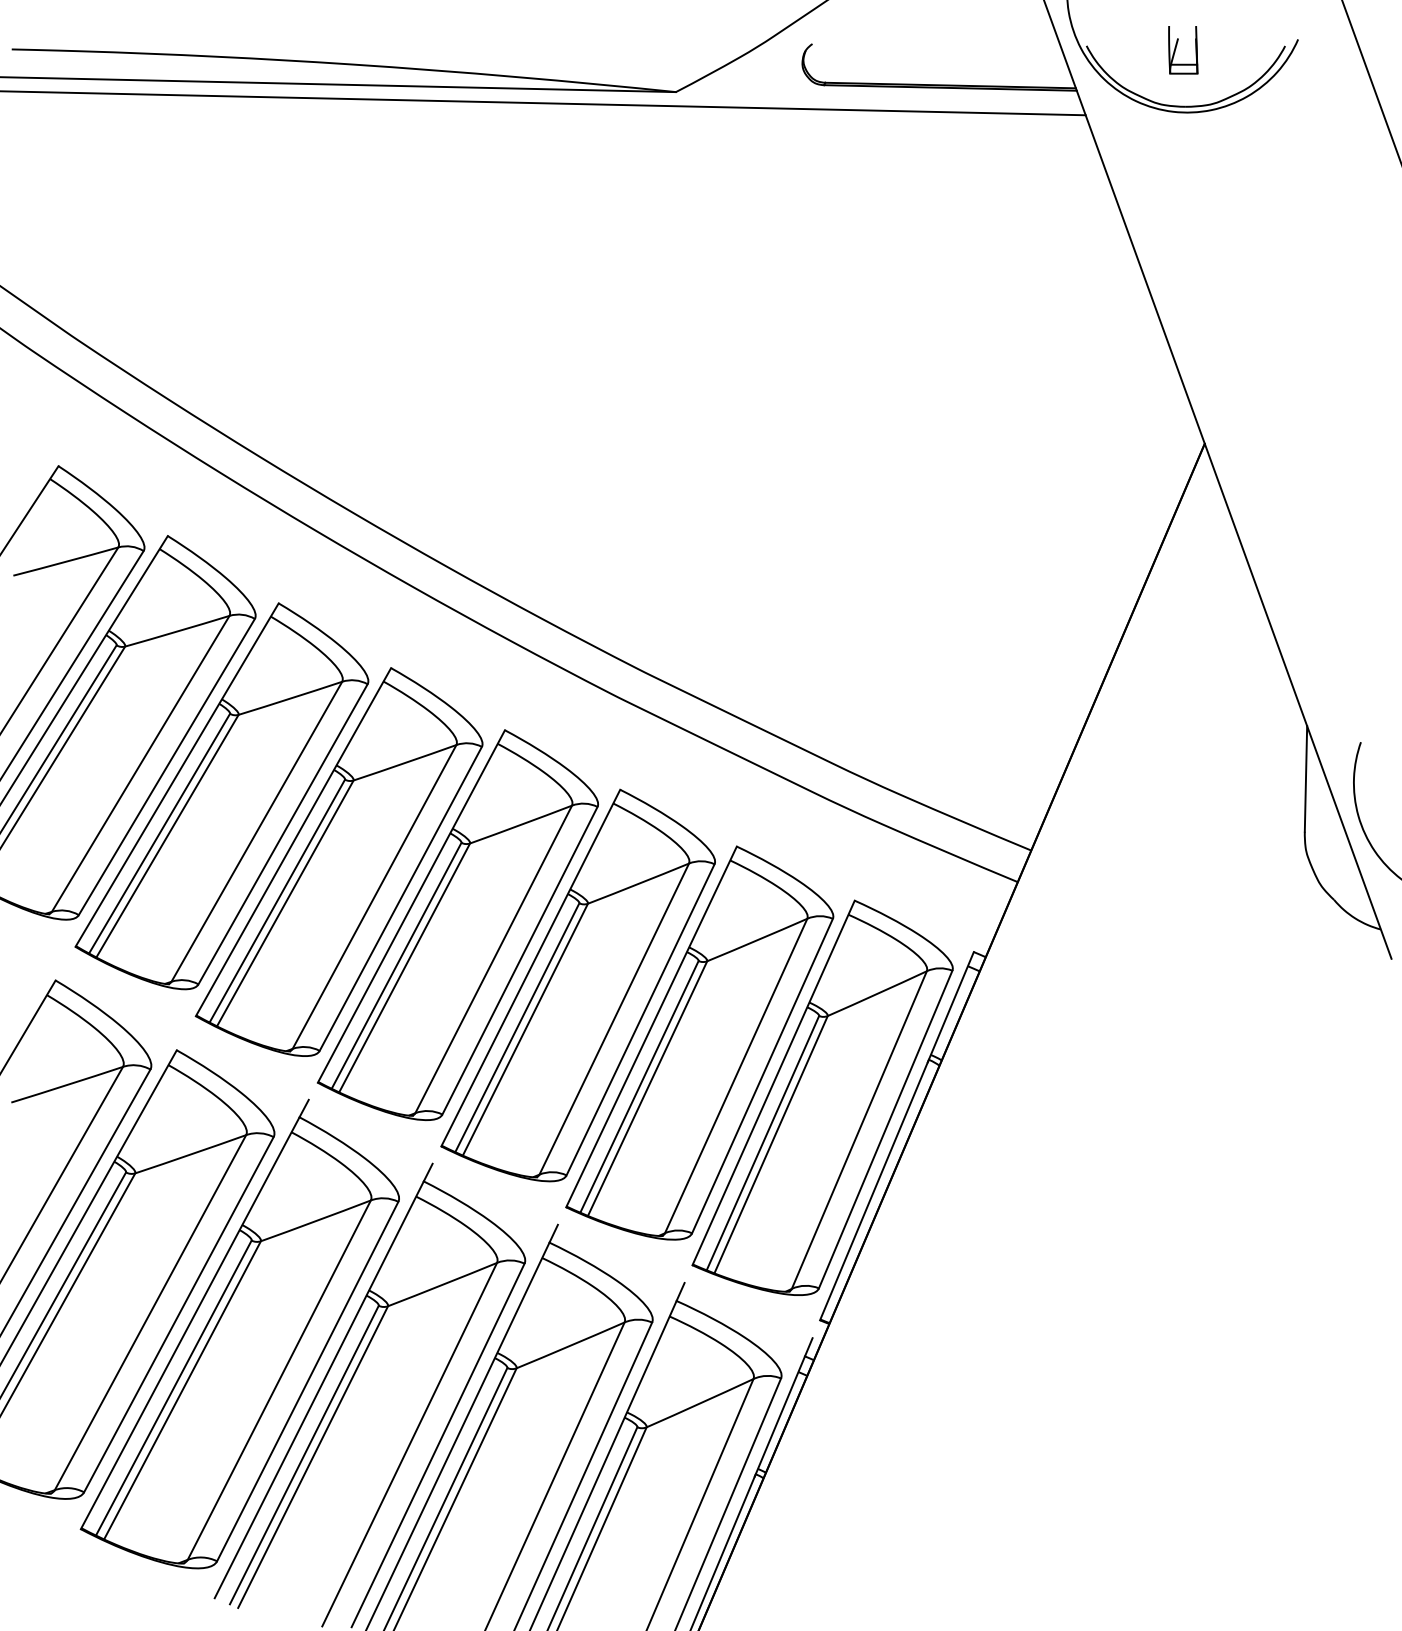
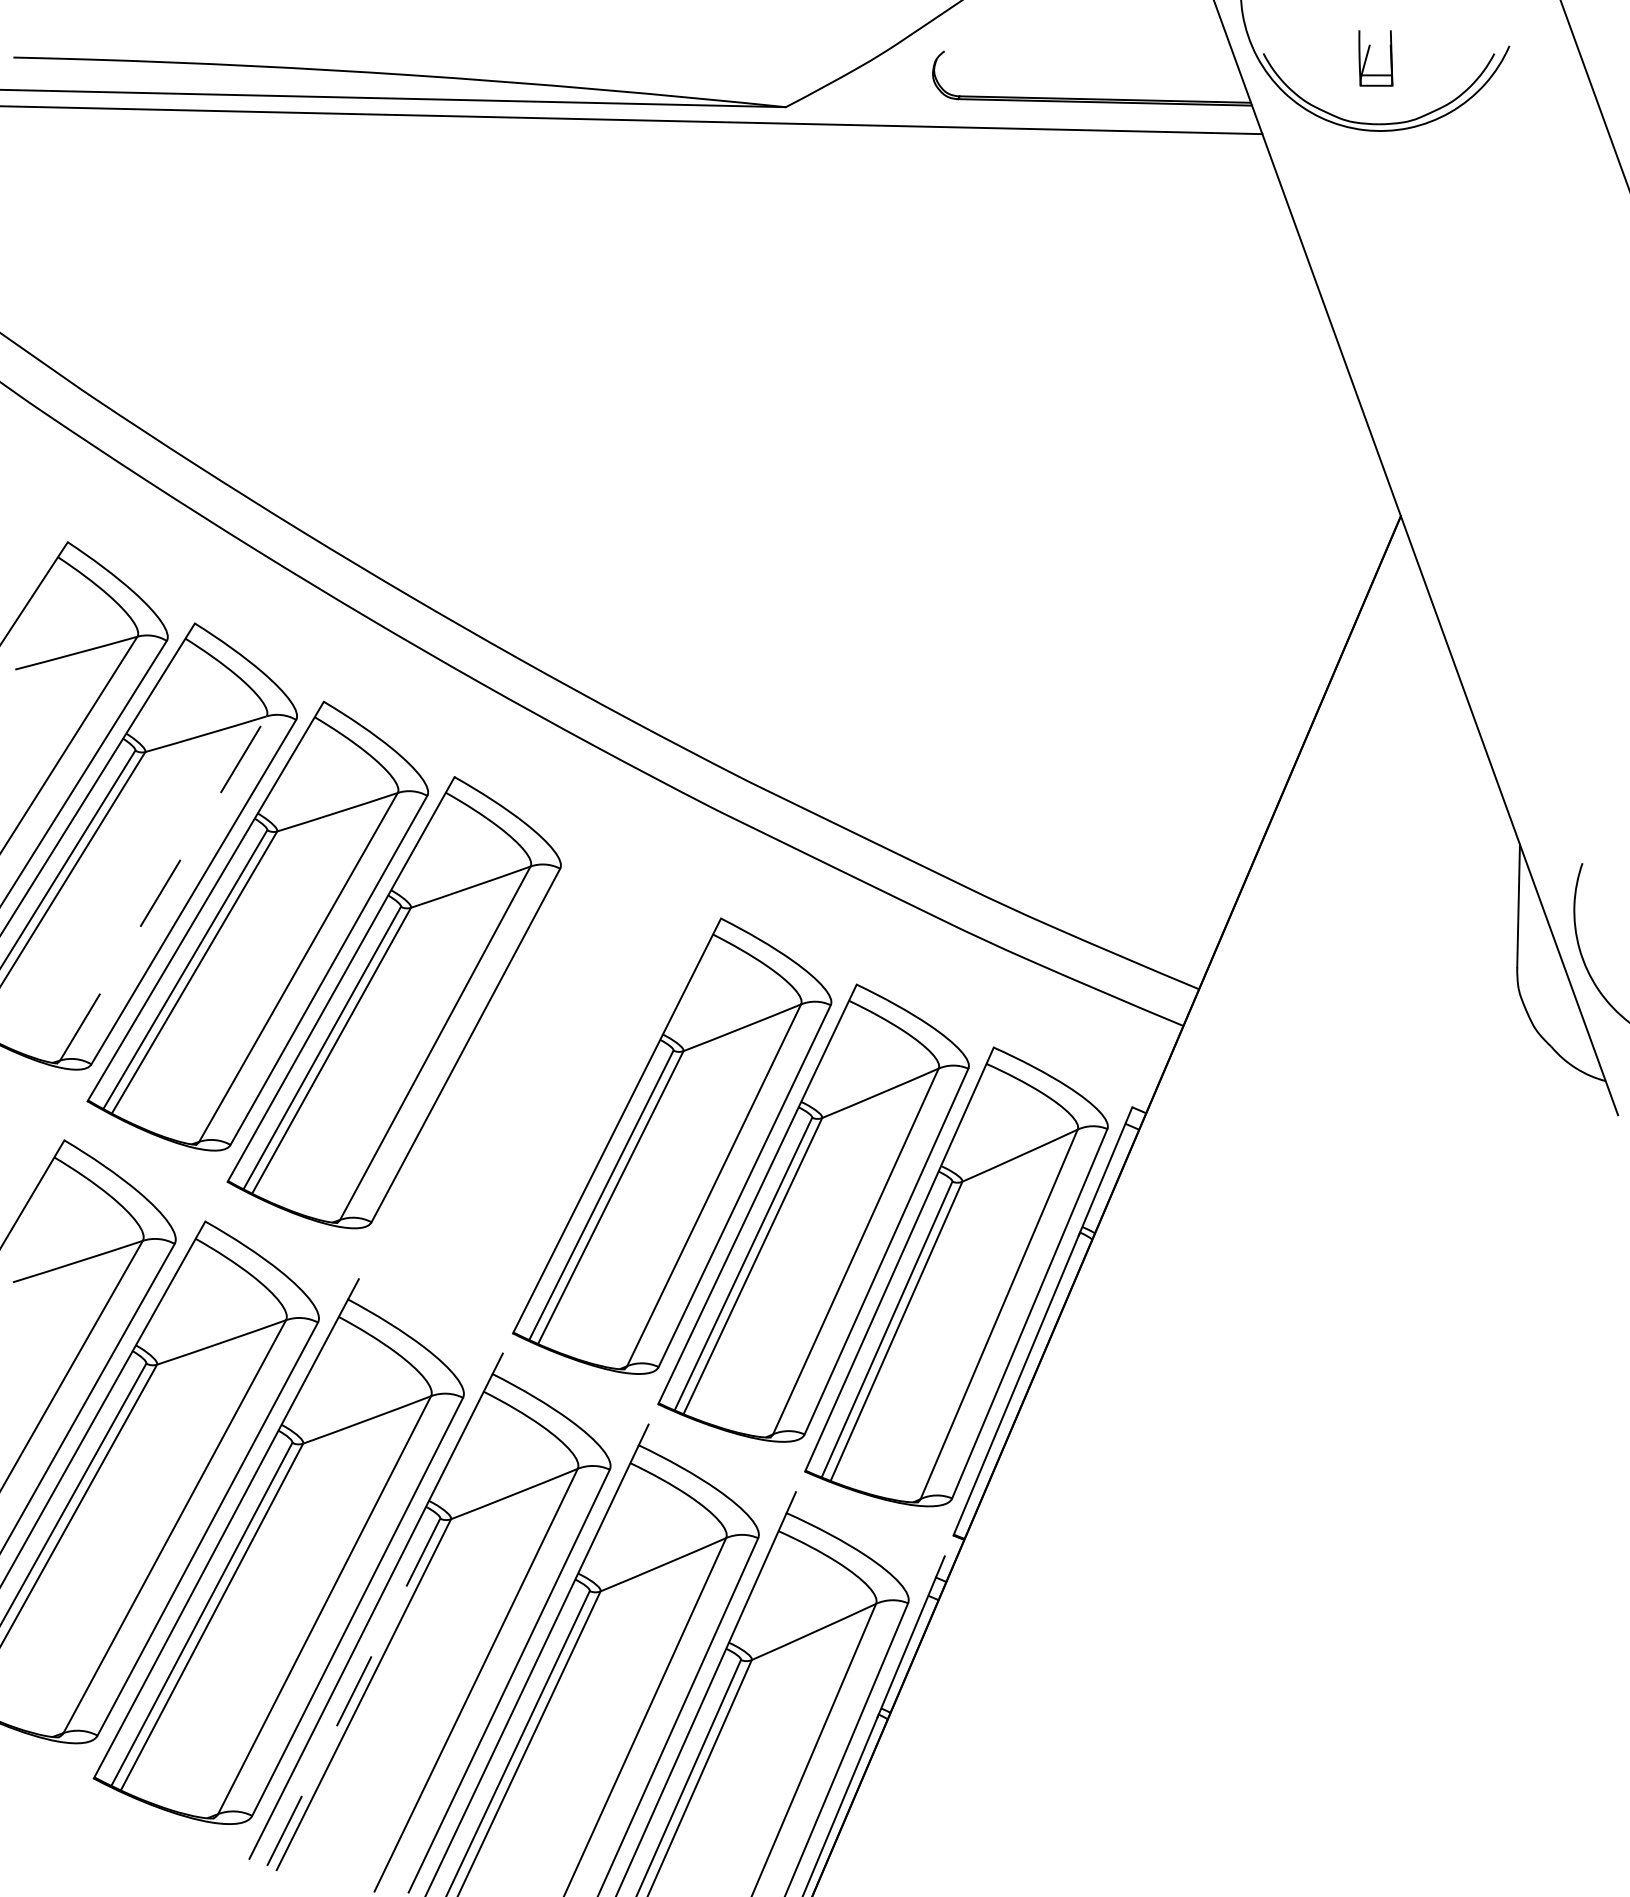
line: (140, 763) -> (163, 888), solid -> dashed
part: (457, 924) -> (531, 1075), removed
line: (304, 1455) -> (353, 1692), solid -> dashed

